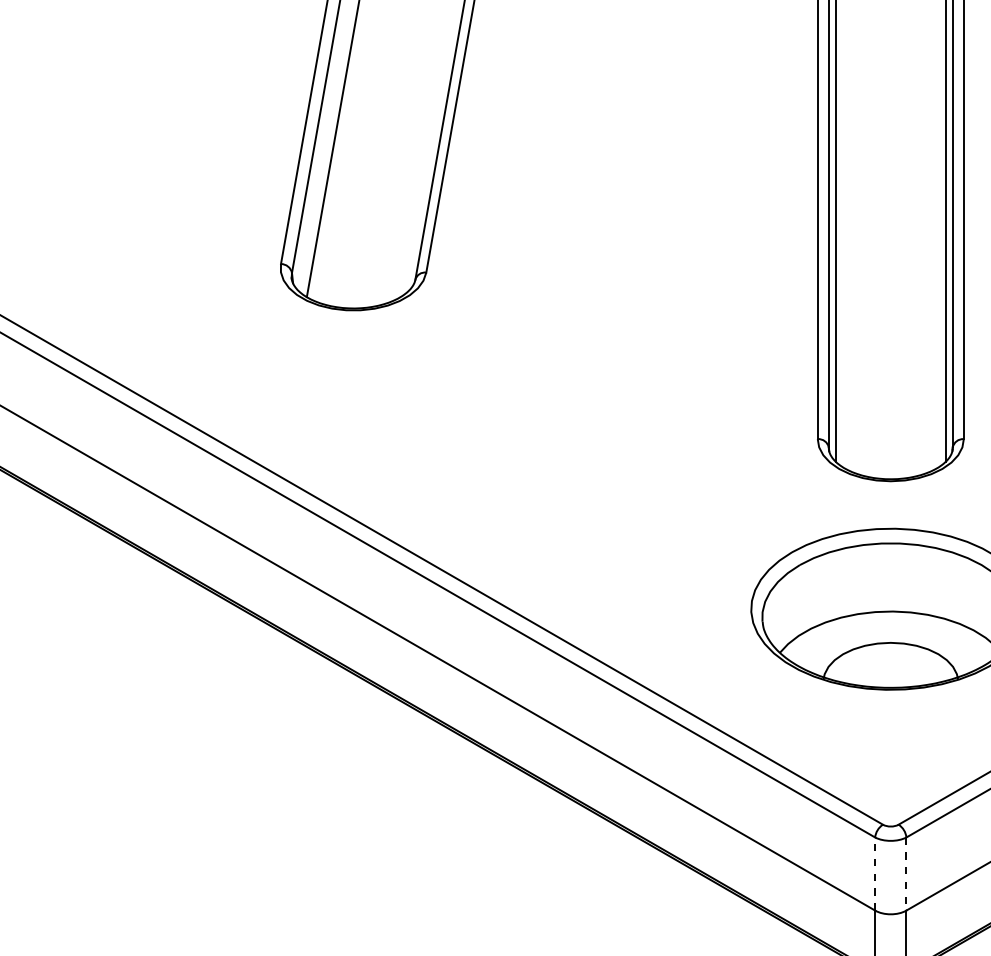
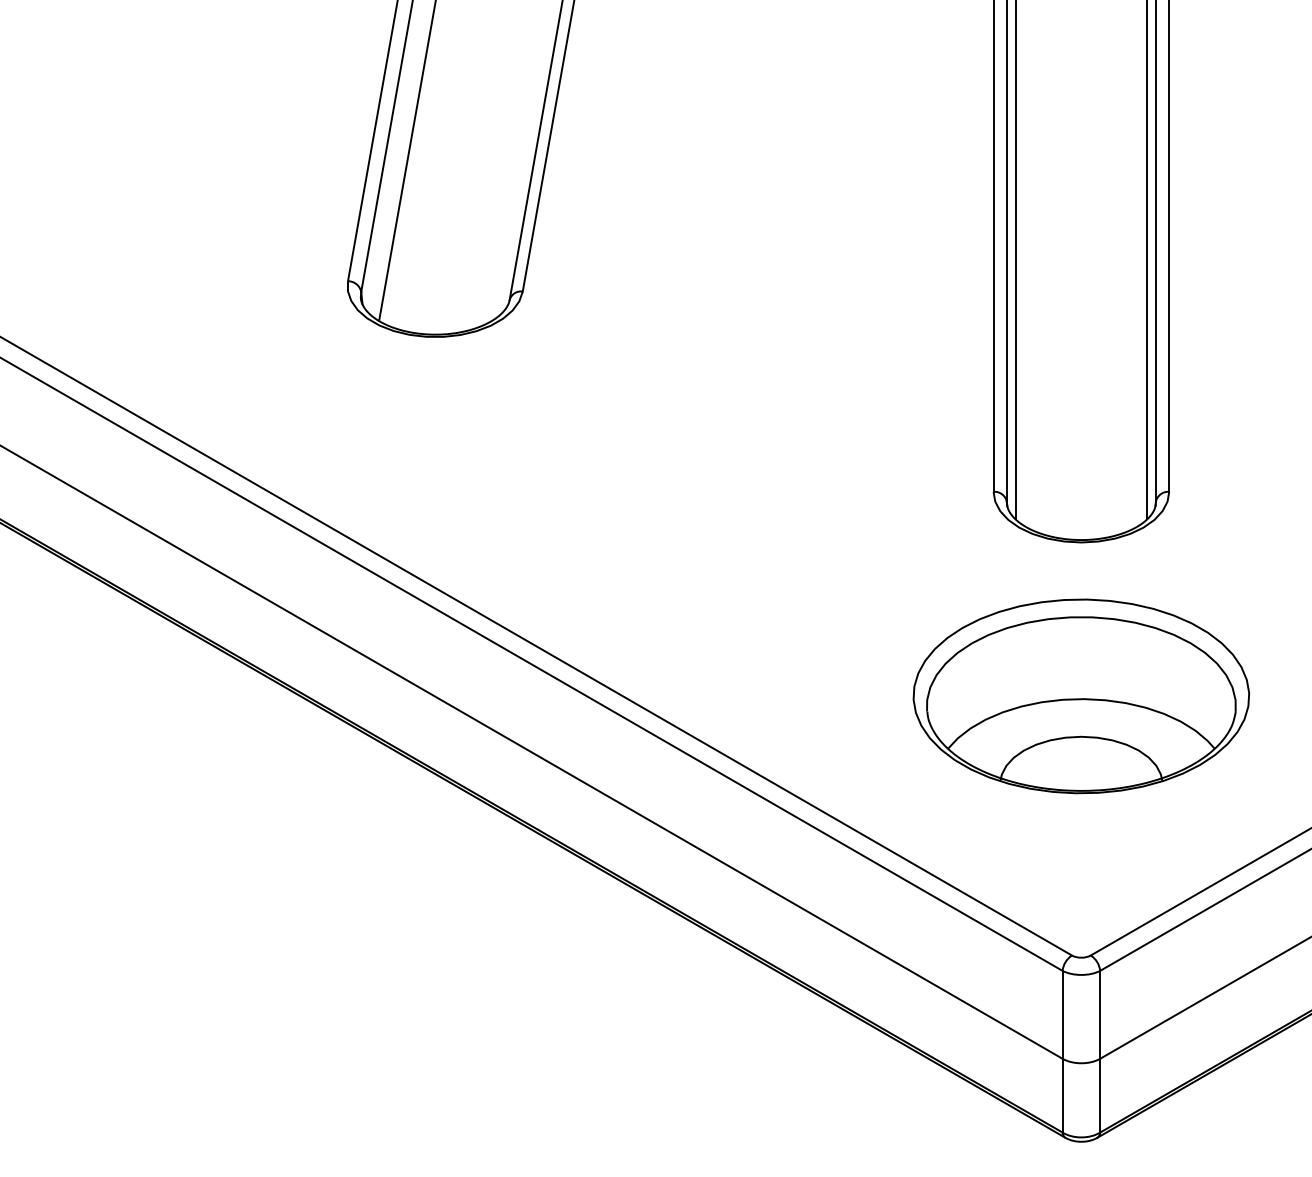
line: (875, 873) -> (1062, 1014), dashed -> solid
line: (906, 873) -> (1100, 1014), dashed -> solid

